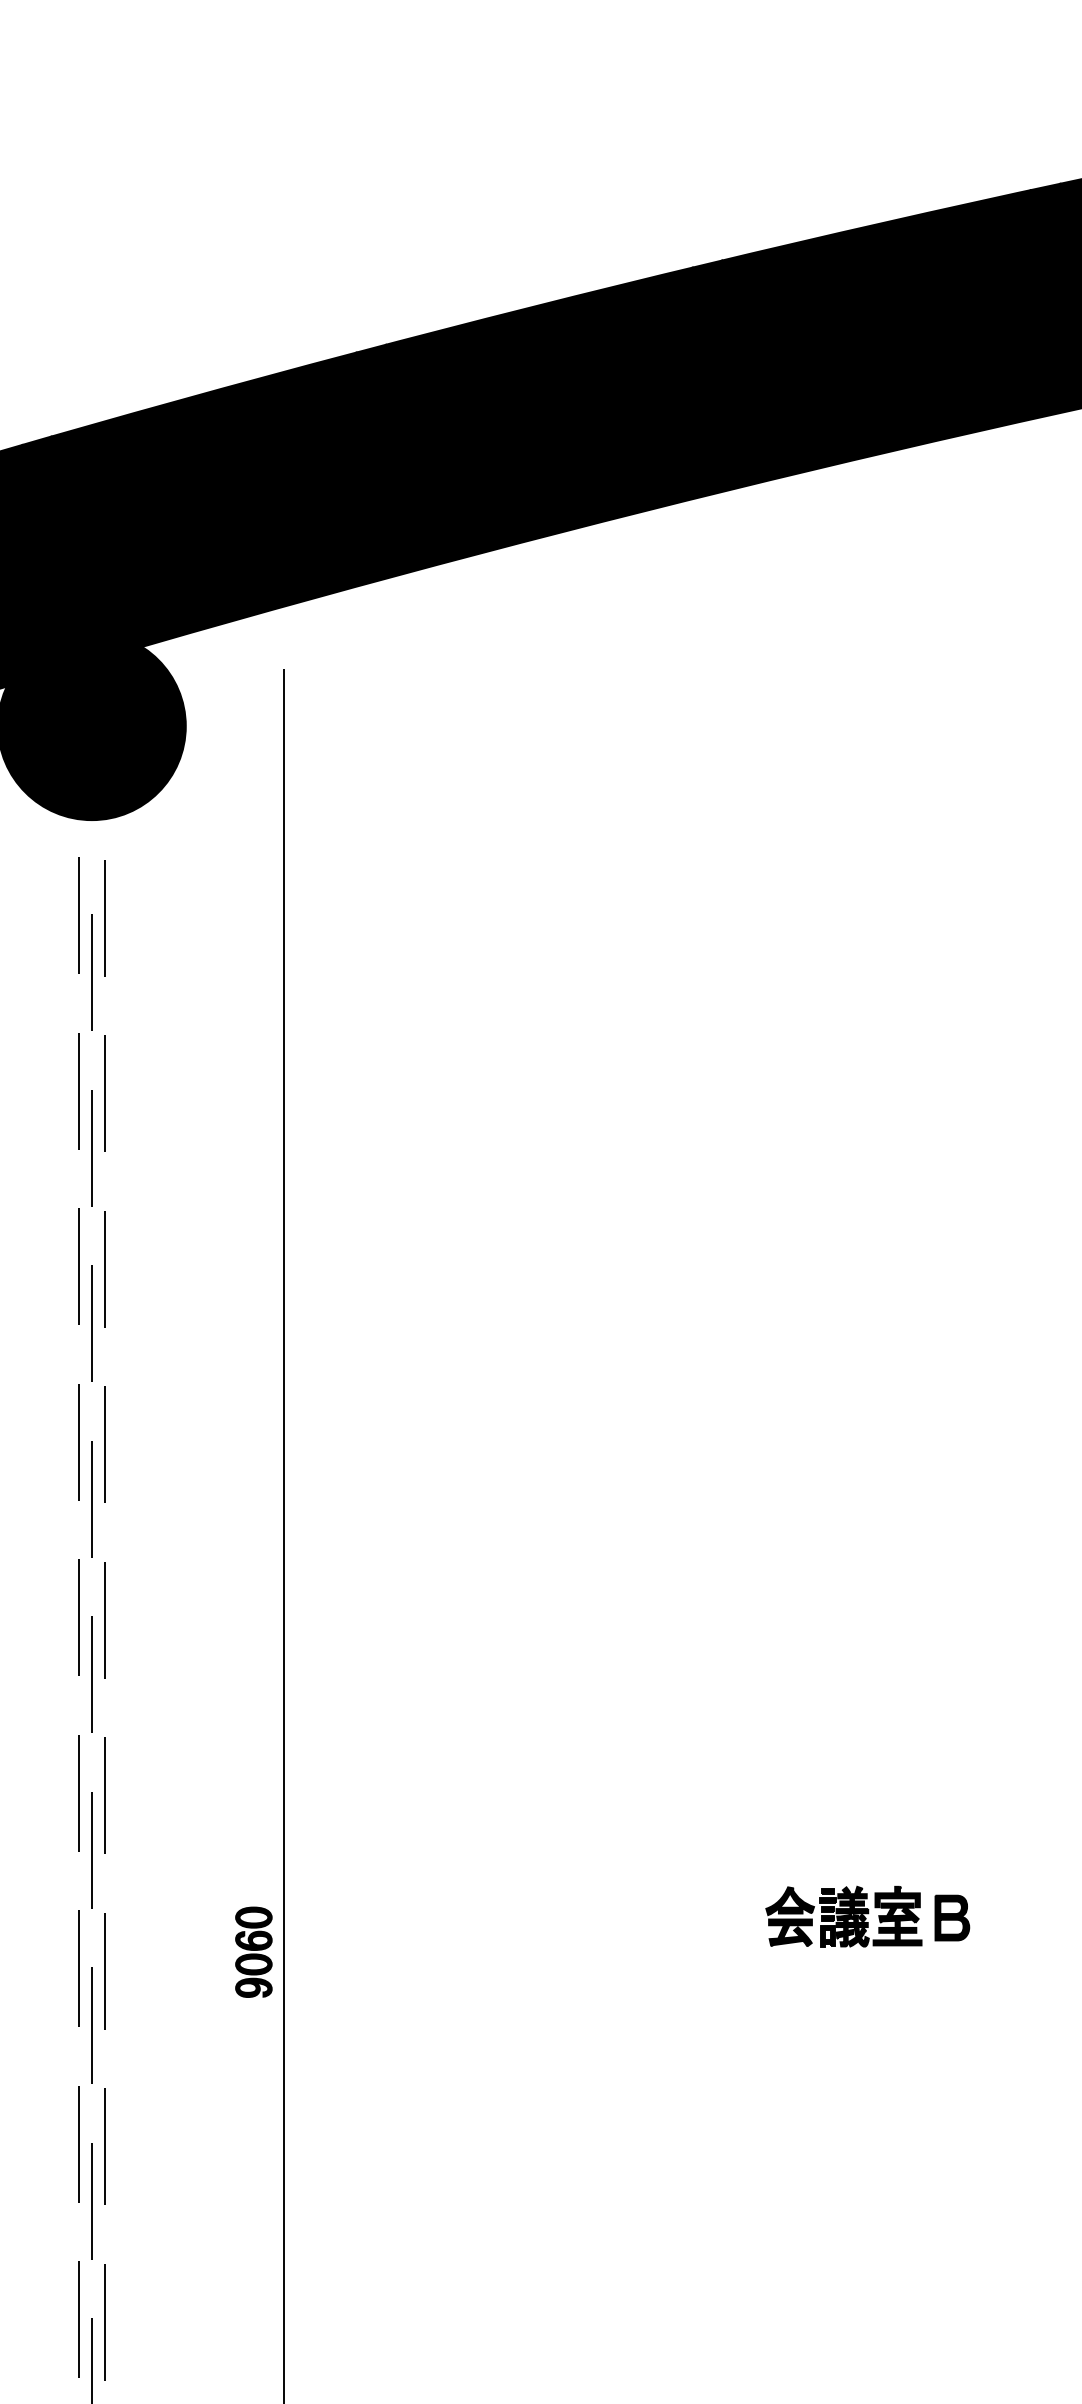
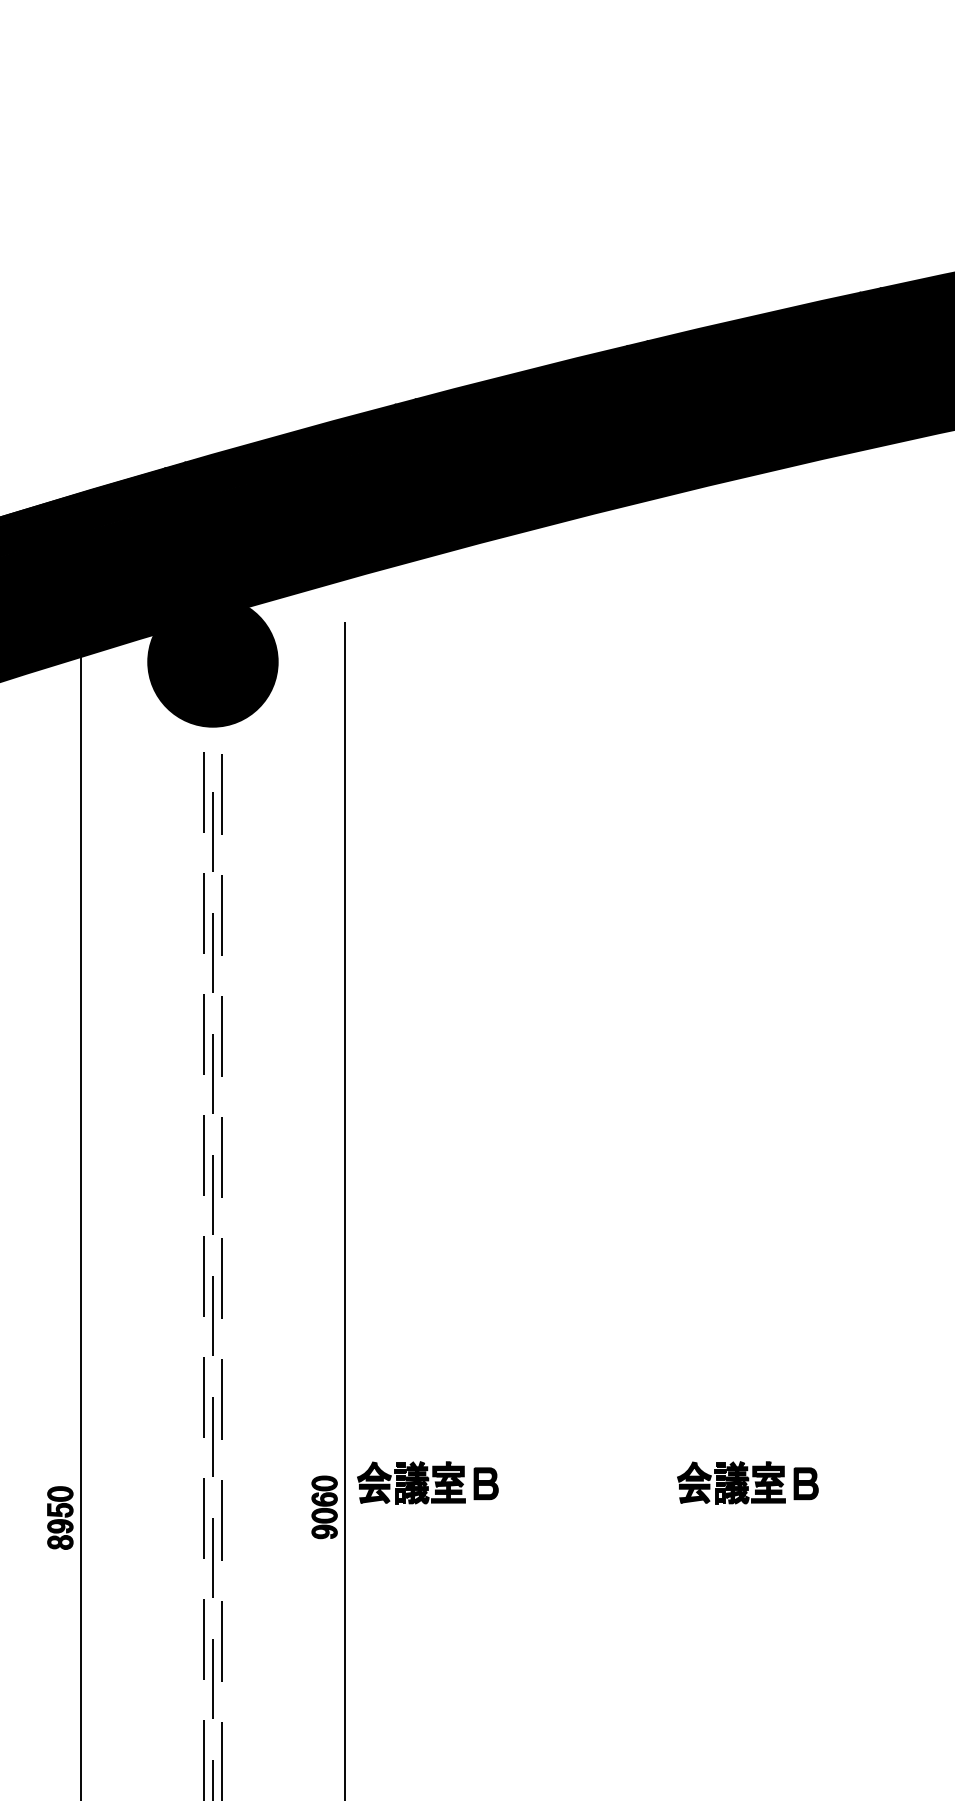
part: (403, 1916) -> (427, 1482), added

